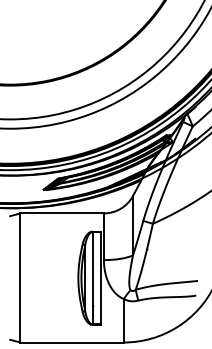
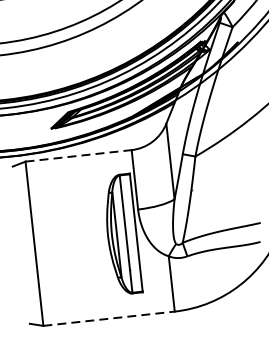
line: (62, 213) -> (78, 155), solid -> dashed
line: (72, 342) -> (109, 318), solid -> dashed

